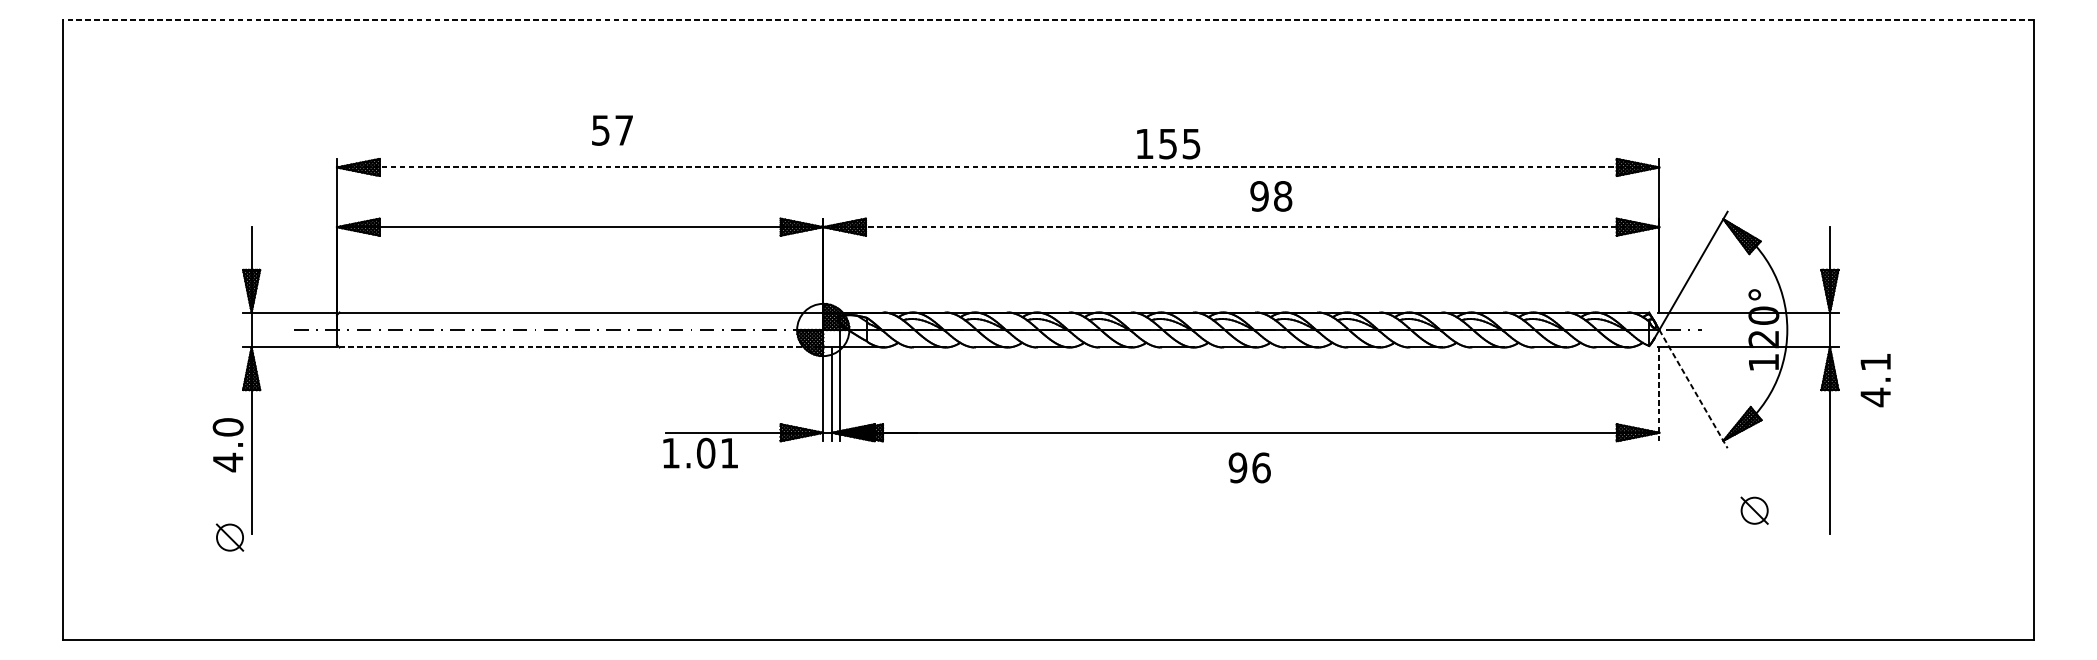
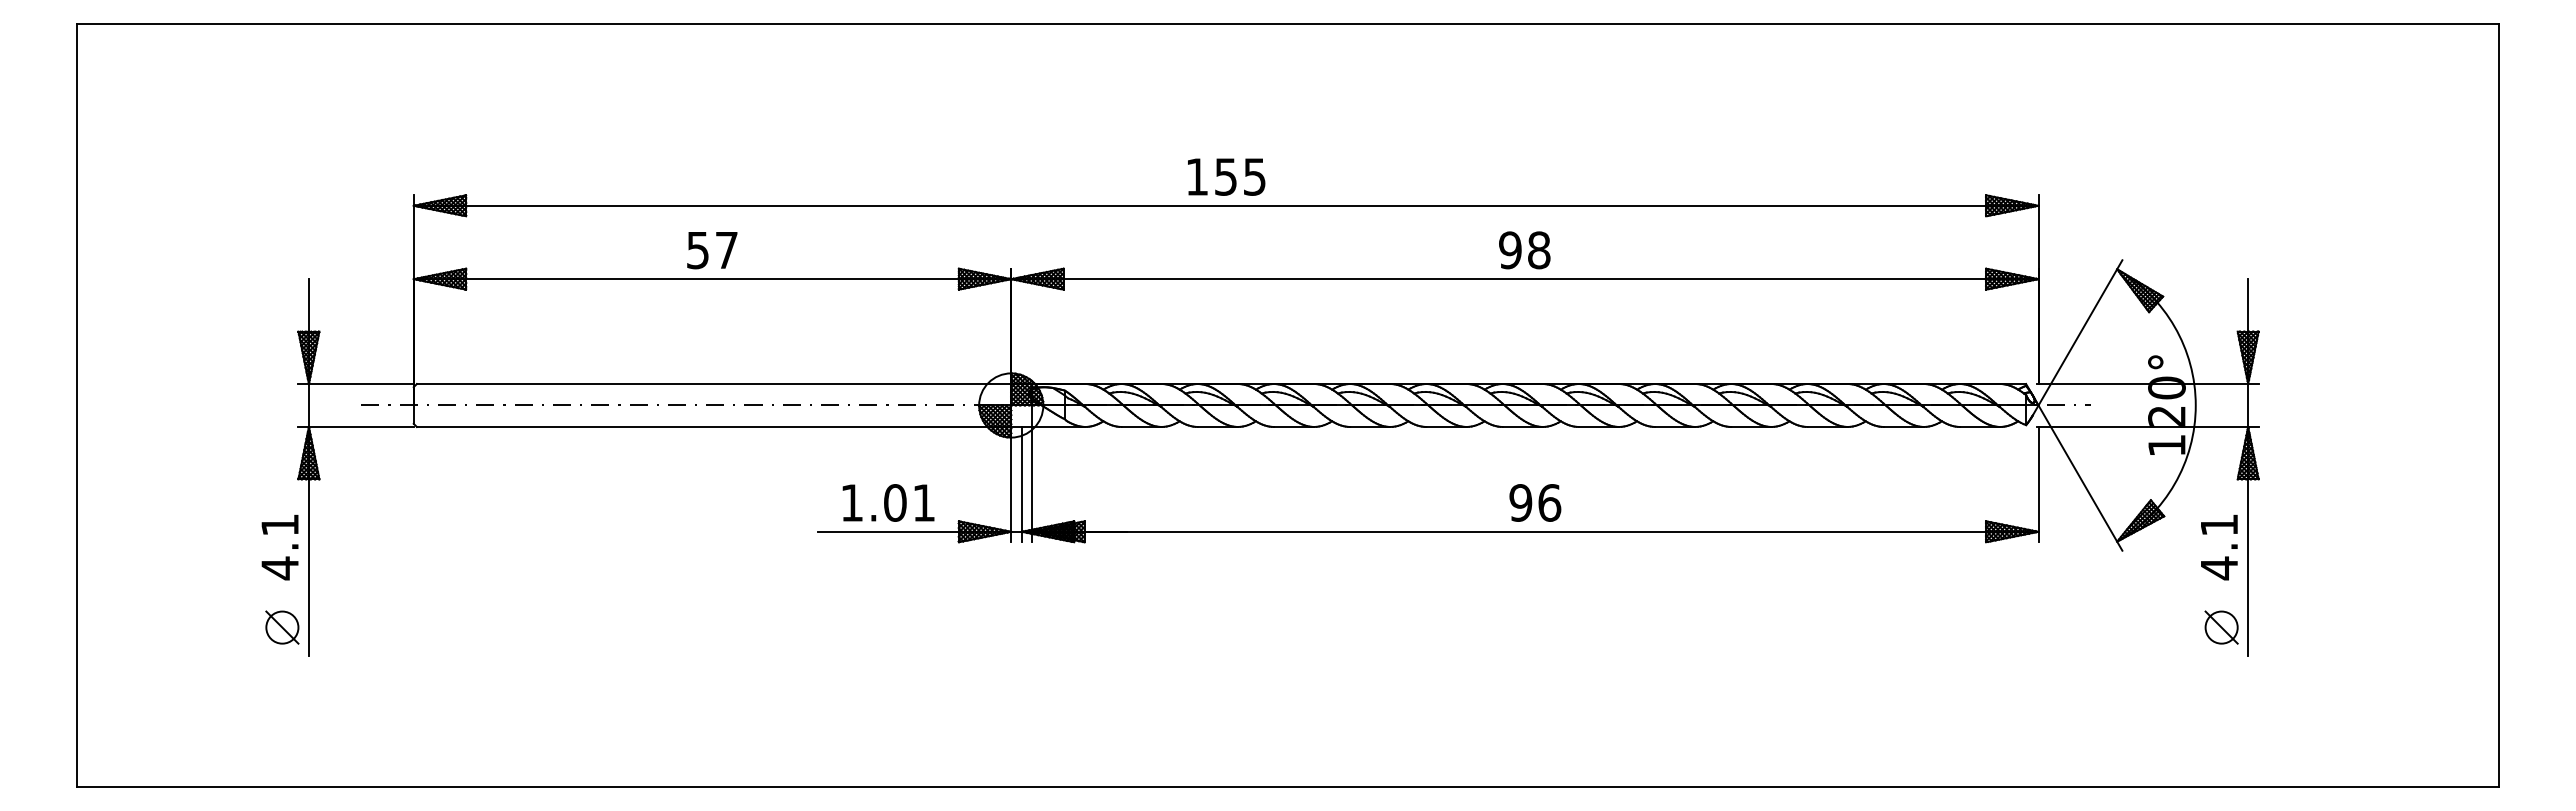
line: (1048, 19) -> (1288, 24), dashed -> solid
text: (612, 130) -> (712, 250), moved
text: (1168, 143) -> (1226, 176), moved
line: (998, 167) -> (1226, 205), dashed -> solid
text: (1271, 196) -> (1524, 250), moved
line: (1240, 227) -> (1524, 279), dashed -> solid
line: (581, 347) -> (714, 426), dashed -> solid
text: (1875, 380) -> (2219, 547), moved
line: (1693, 389) -> (2080, 478), dashed -> solid
line: (1659, 394) -> (2038, 484), dashed -> solid
text: (228, 426) -> (280, 524), 4.0 -> 4.1
text: (700, 452) -> (888, 502), moved
text: (1249, 467) -> (1535, 502), moved
part: (1754, 510) -> (2221, 627), moved
part: (230, 537) -> (282, 627), moved

